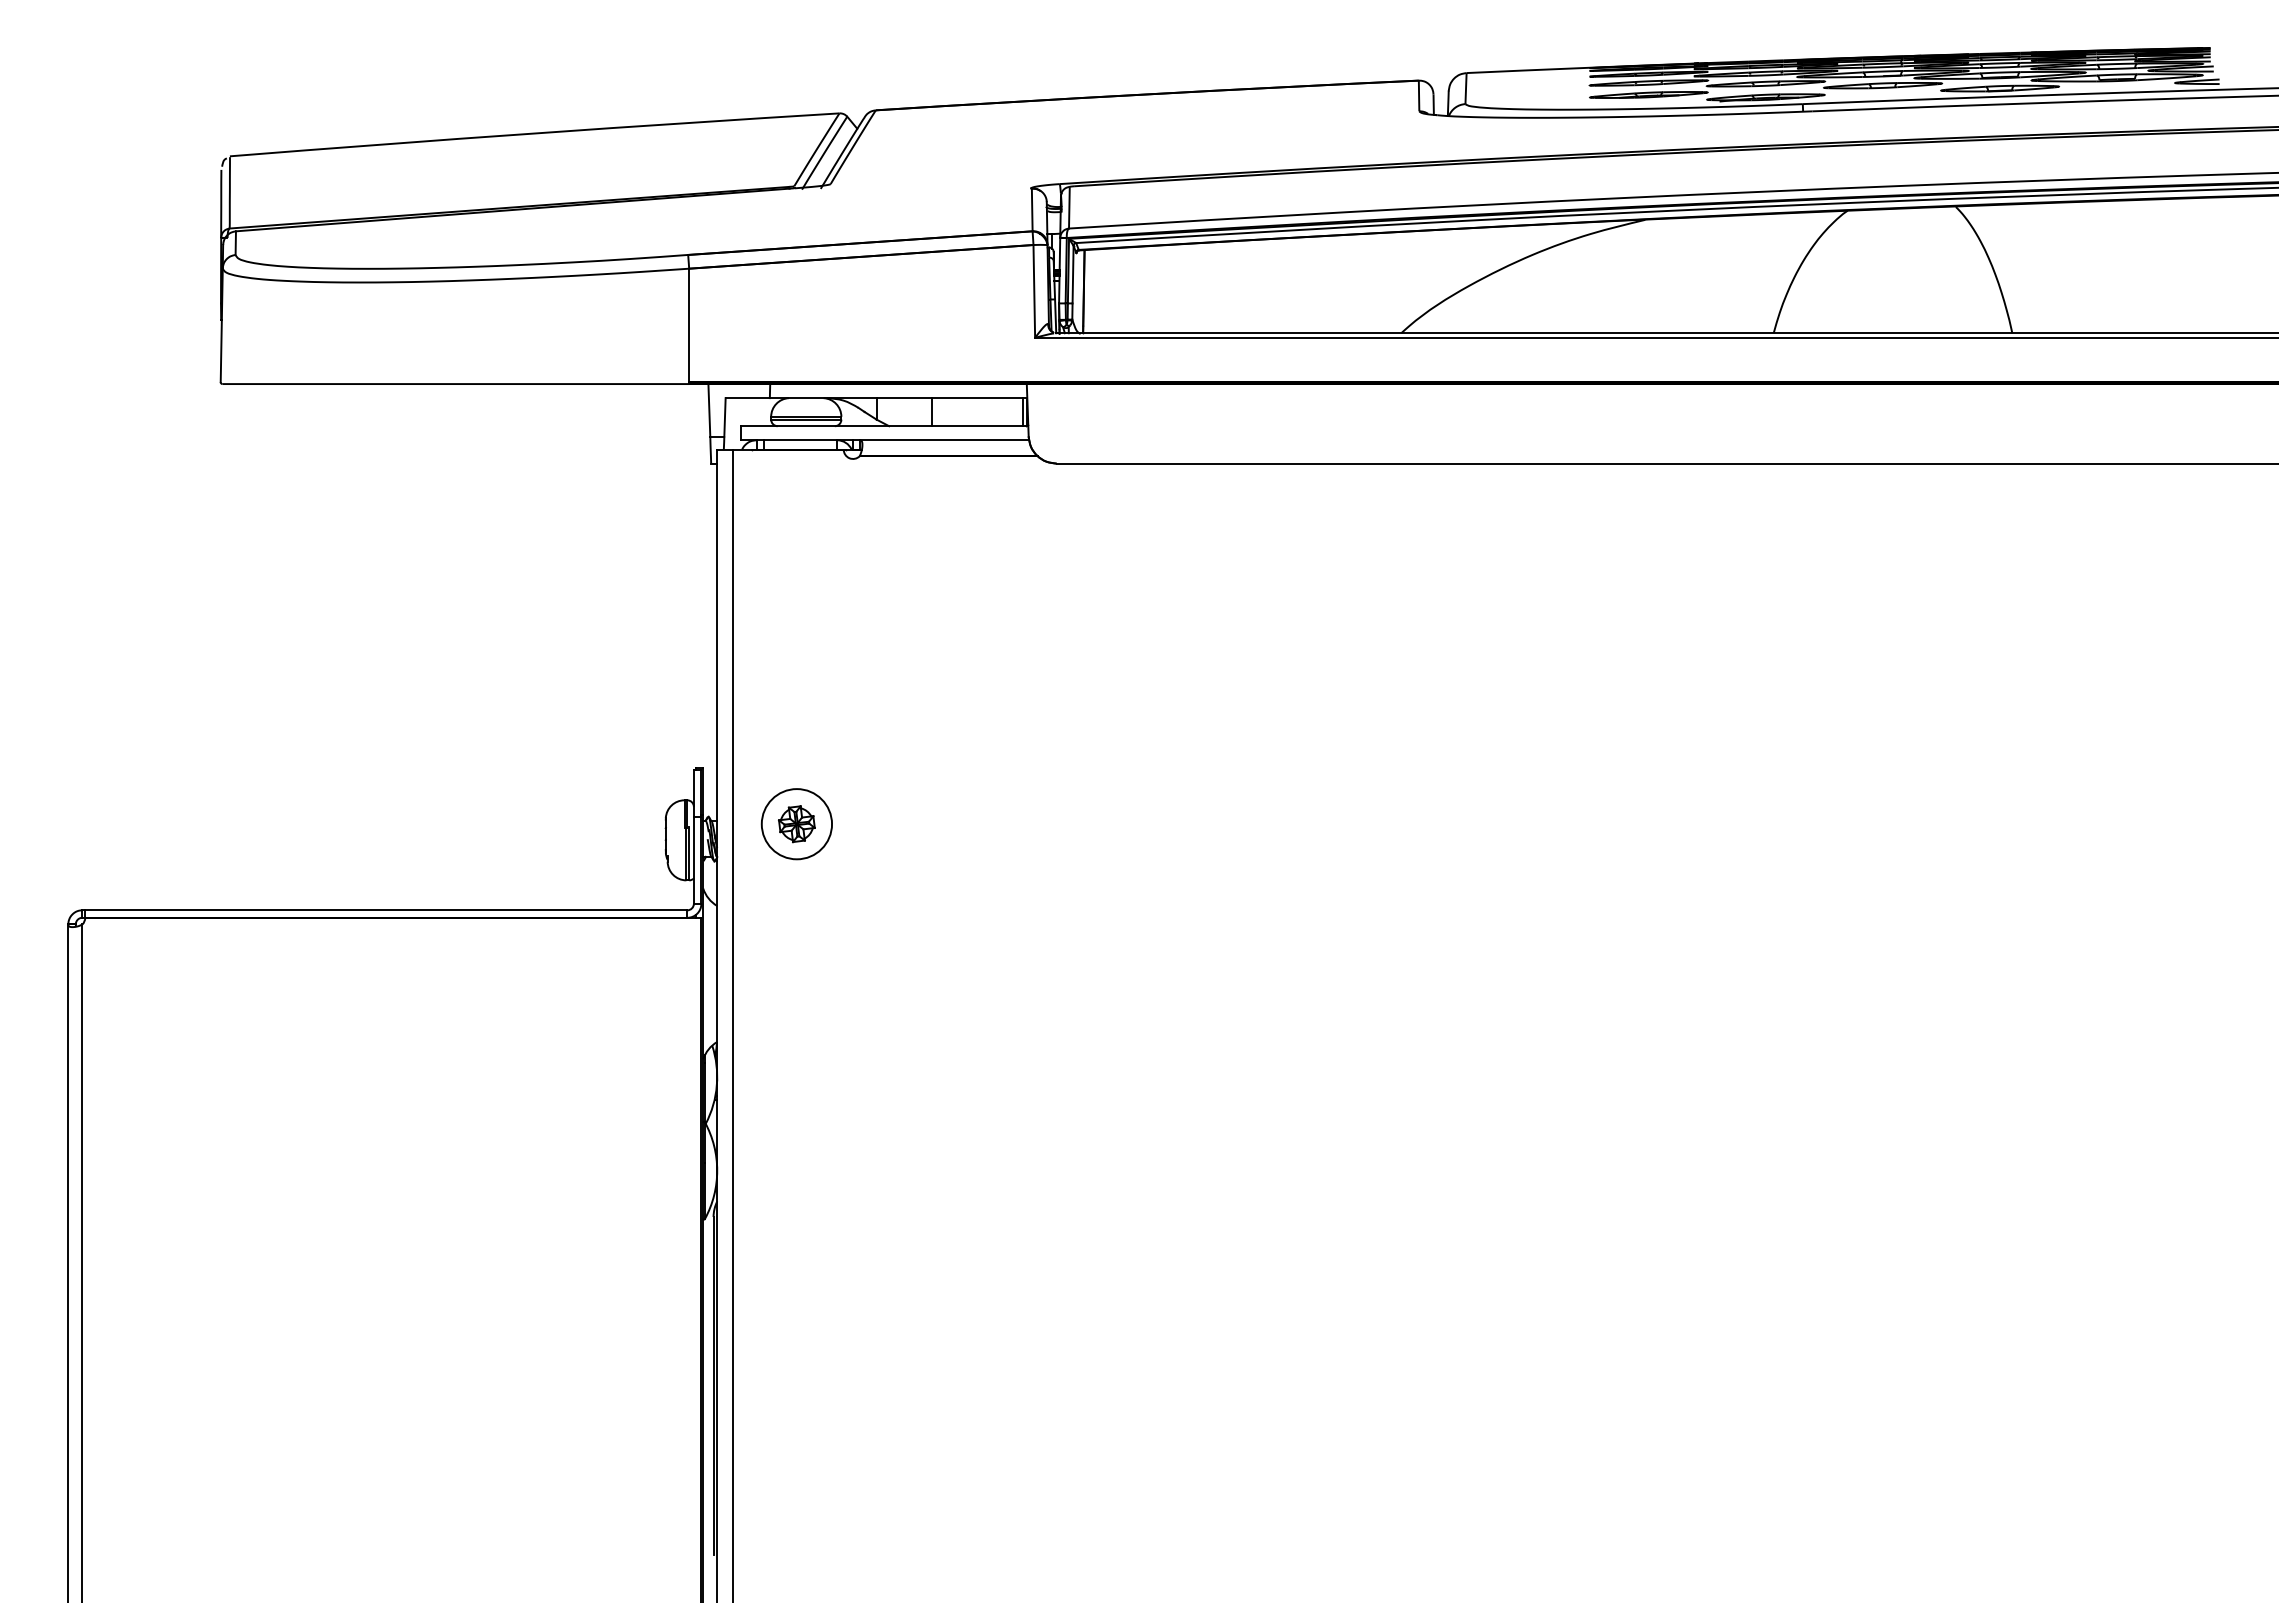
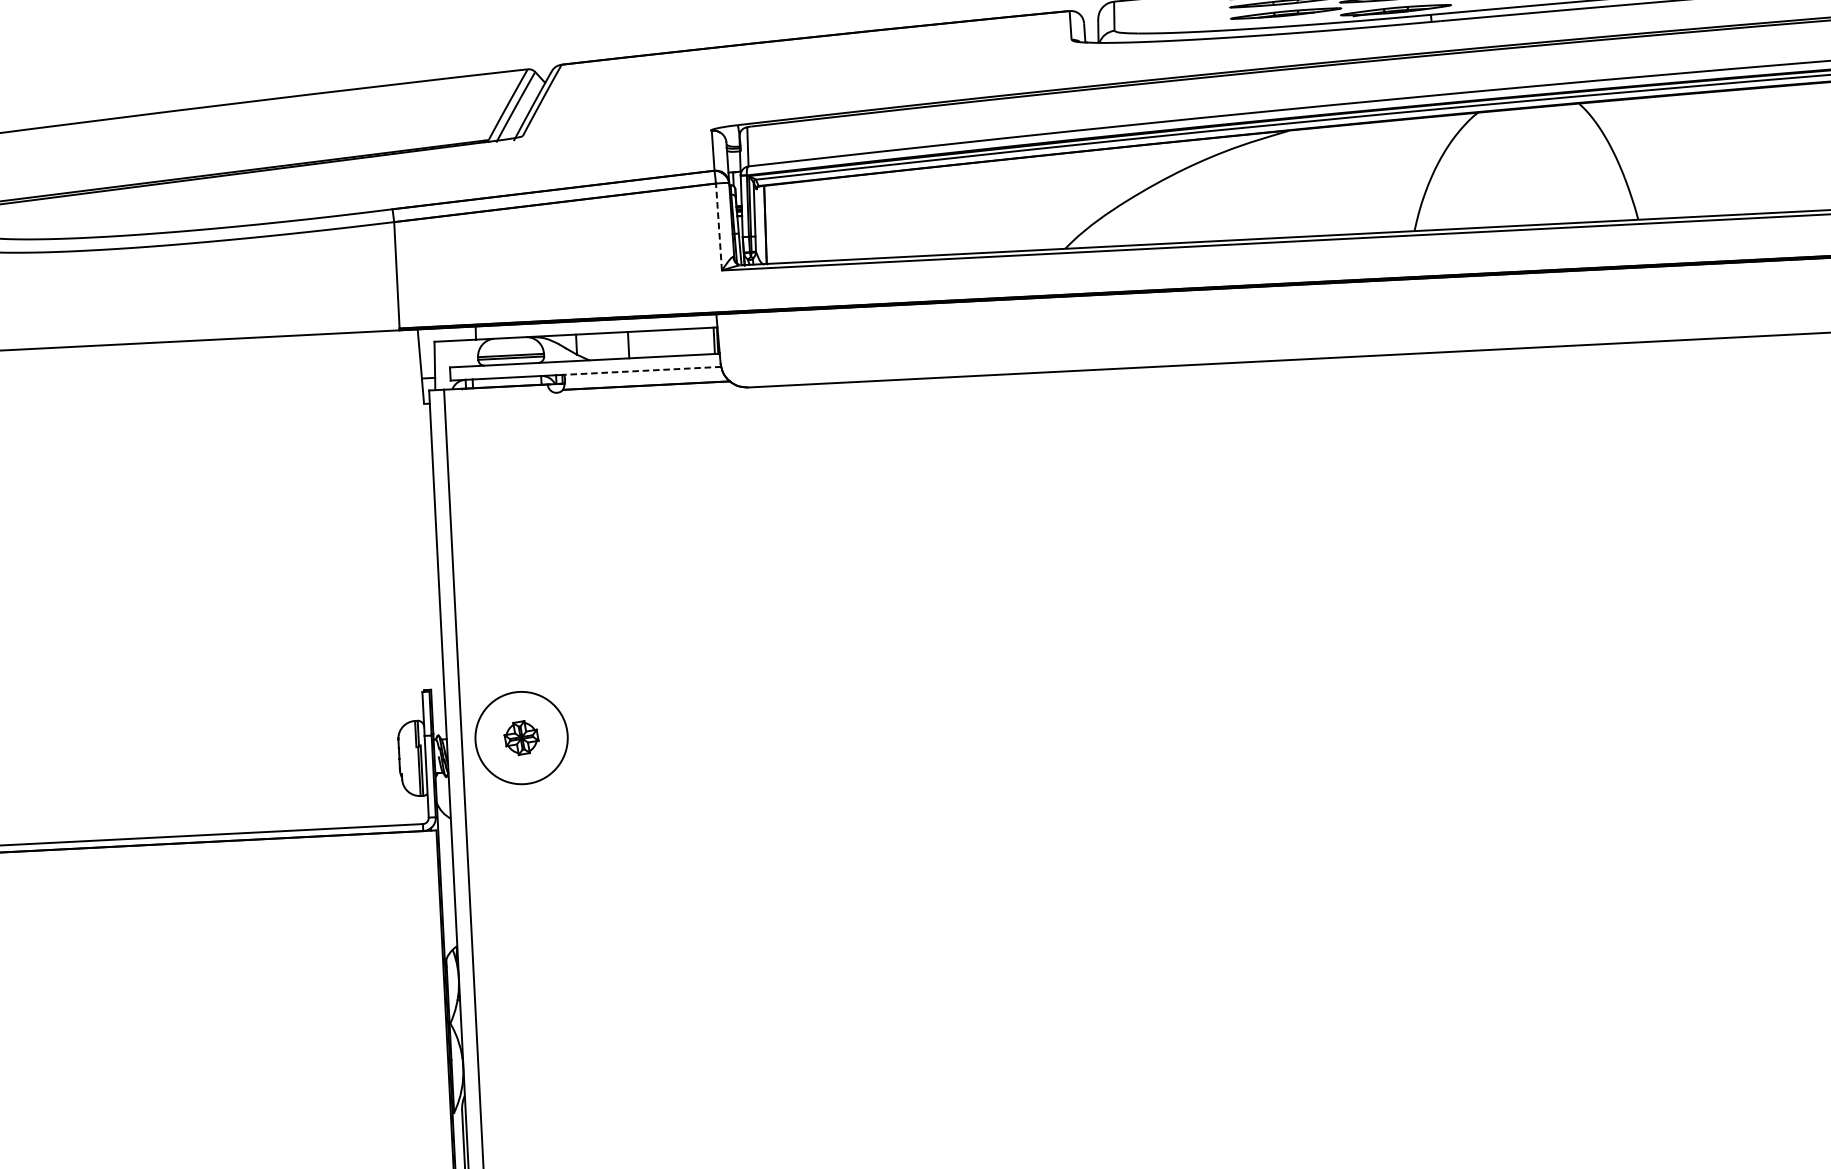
line: (1034, 290) -> (719, 226), solid -> dashed
line: (944, 440) -> (641, 371), solid -> dashed
circle: (796, 824) -> (521, 738), size x1.4

